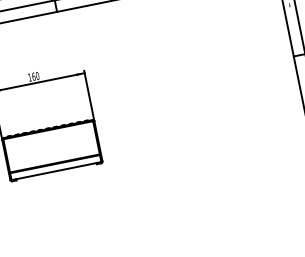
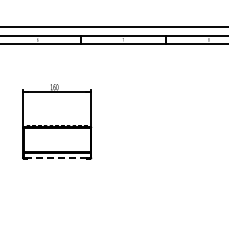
line: (56, 170) -> (57, 157), solid -> dashed

